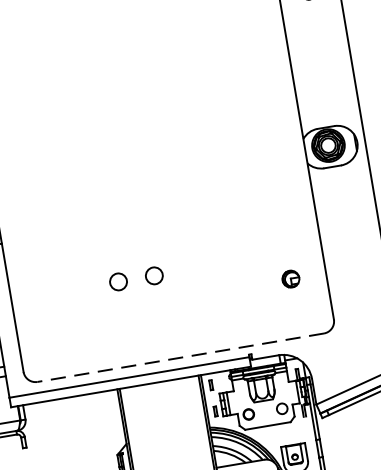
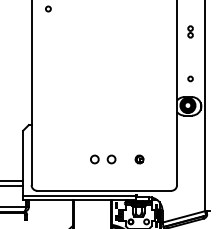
circle: (324, 86) -> (190, 78), added
part: (137, 278) -> (103, 159), moved
part: (290, 279) -> (139, 159), moved
line: (178, 357) -> (103, 190), dashed -> solid

